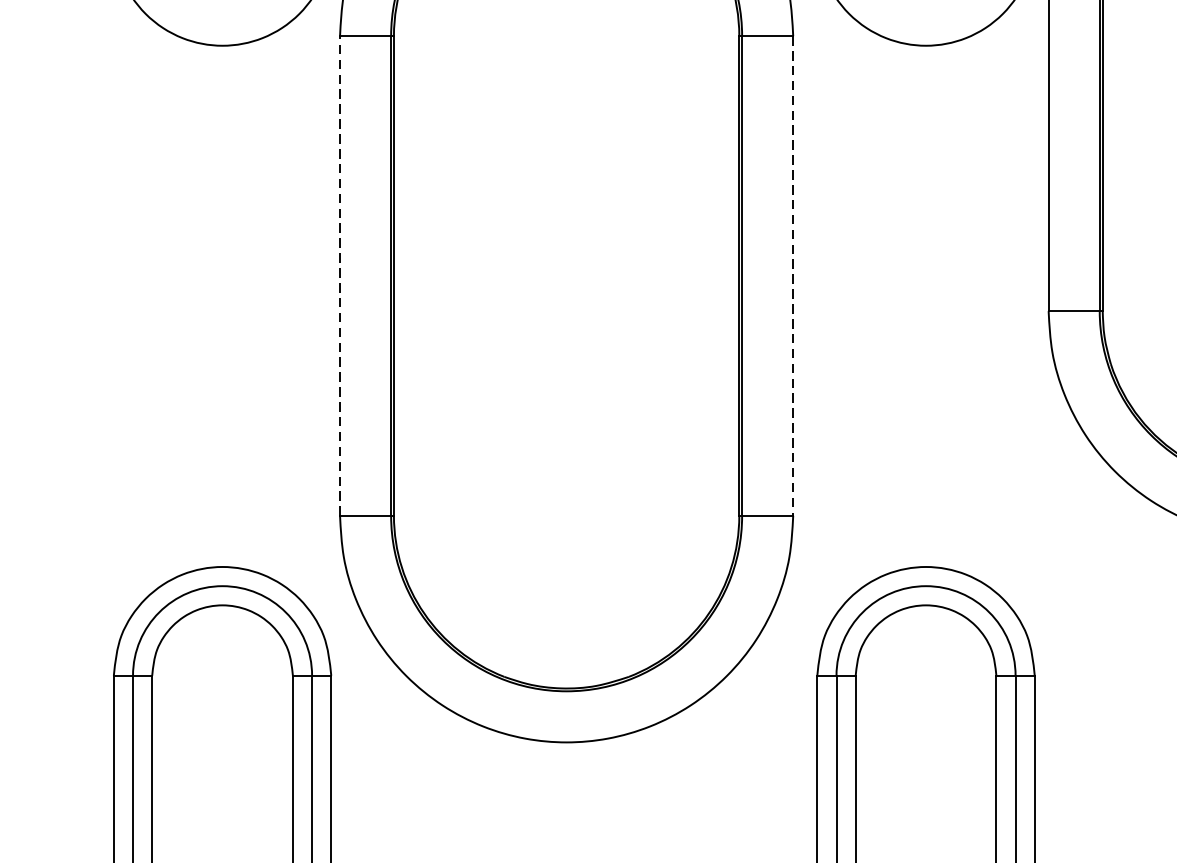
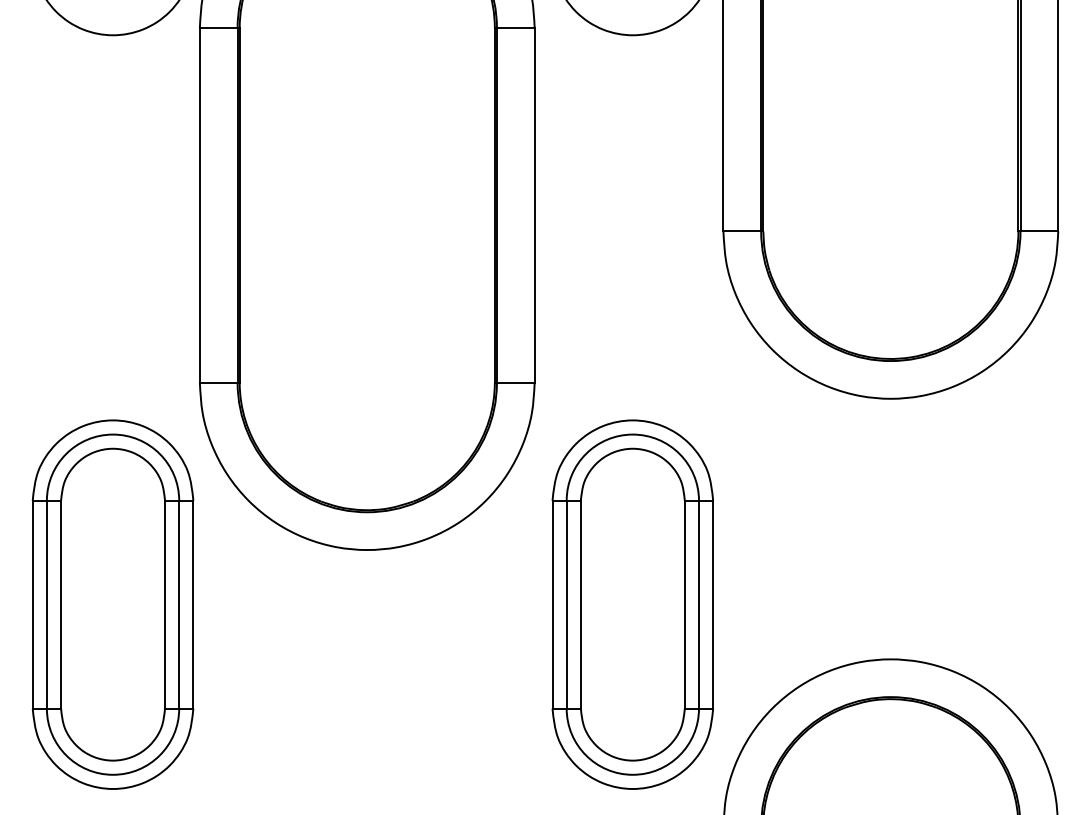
line: (339, 274) -> (199, 204), dashed -> solid
line: (792, 276) -> (534, 205), dashed -> solid

